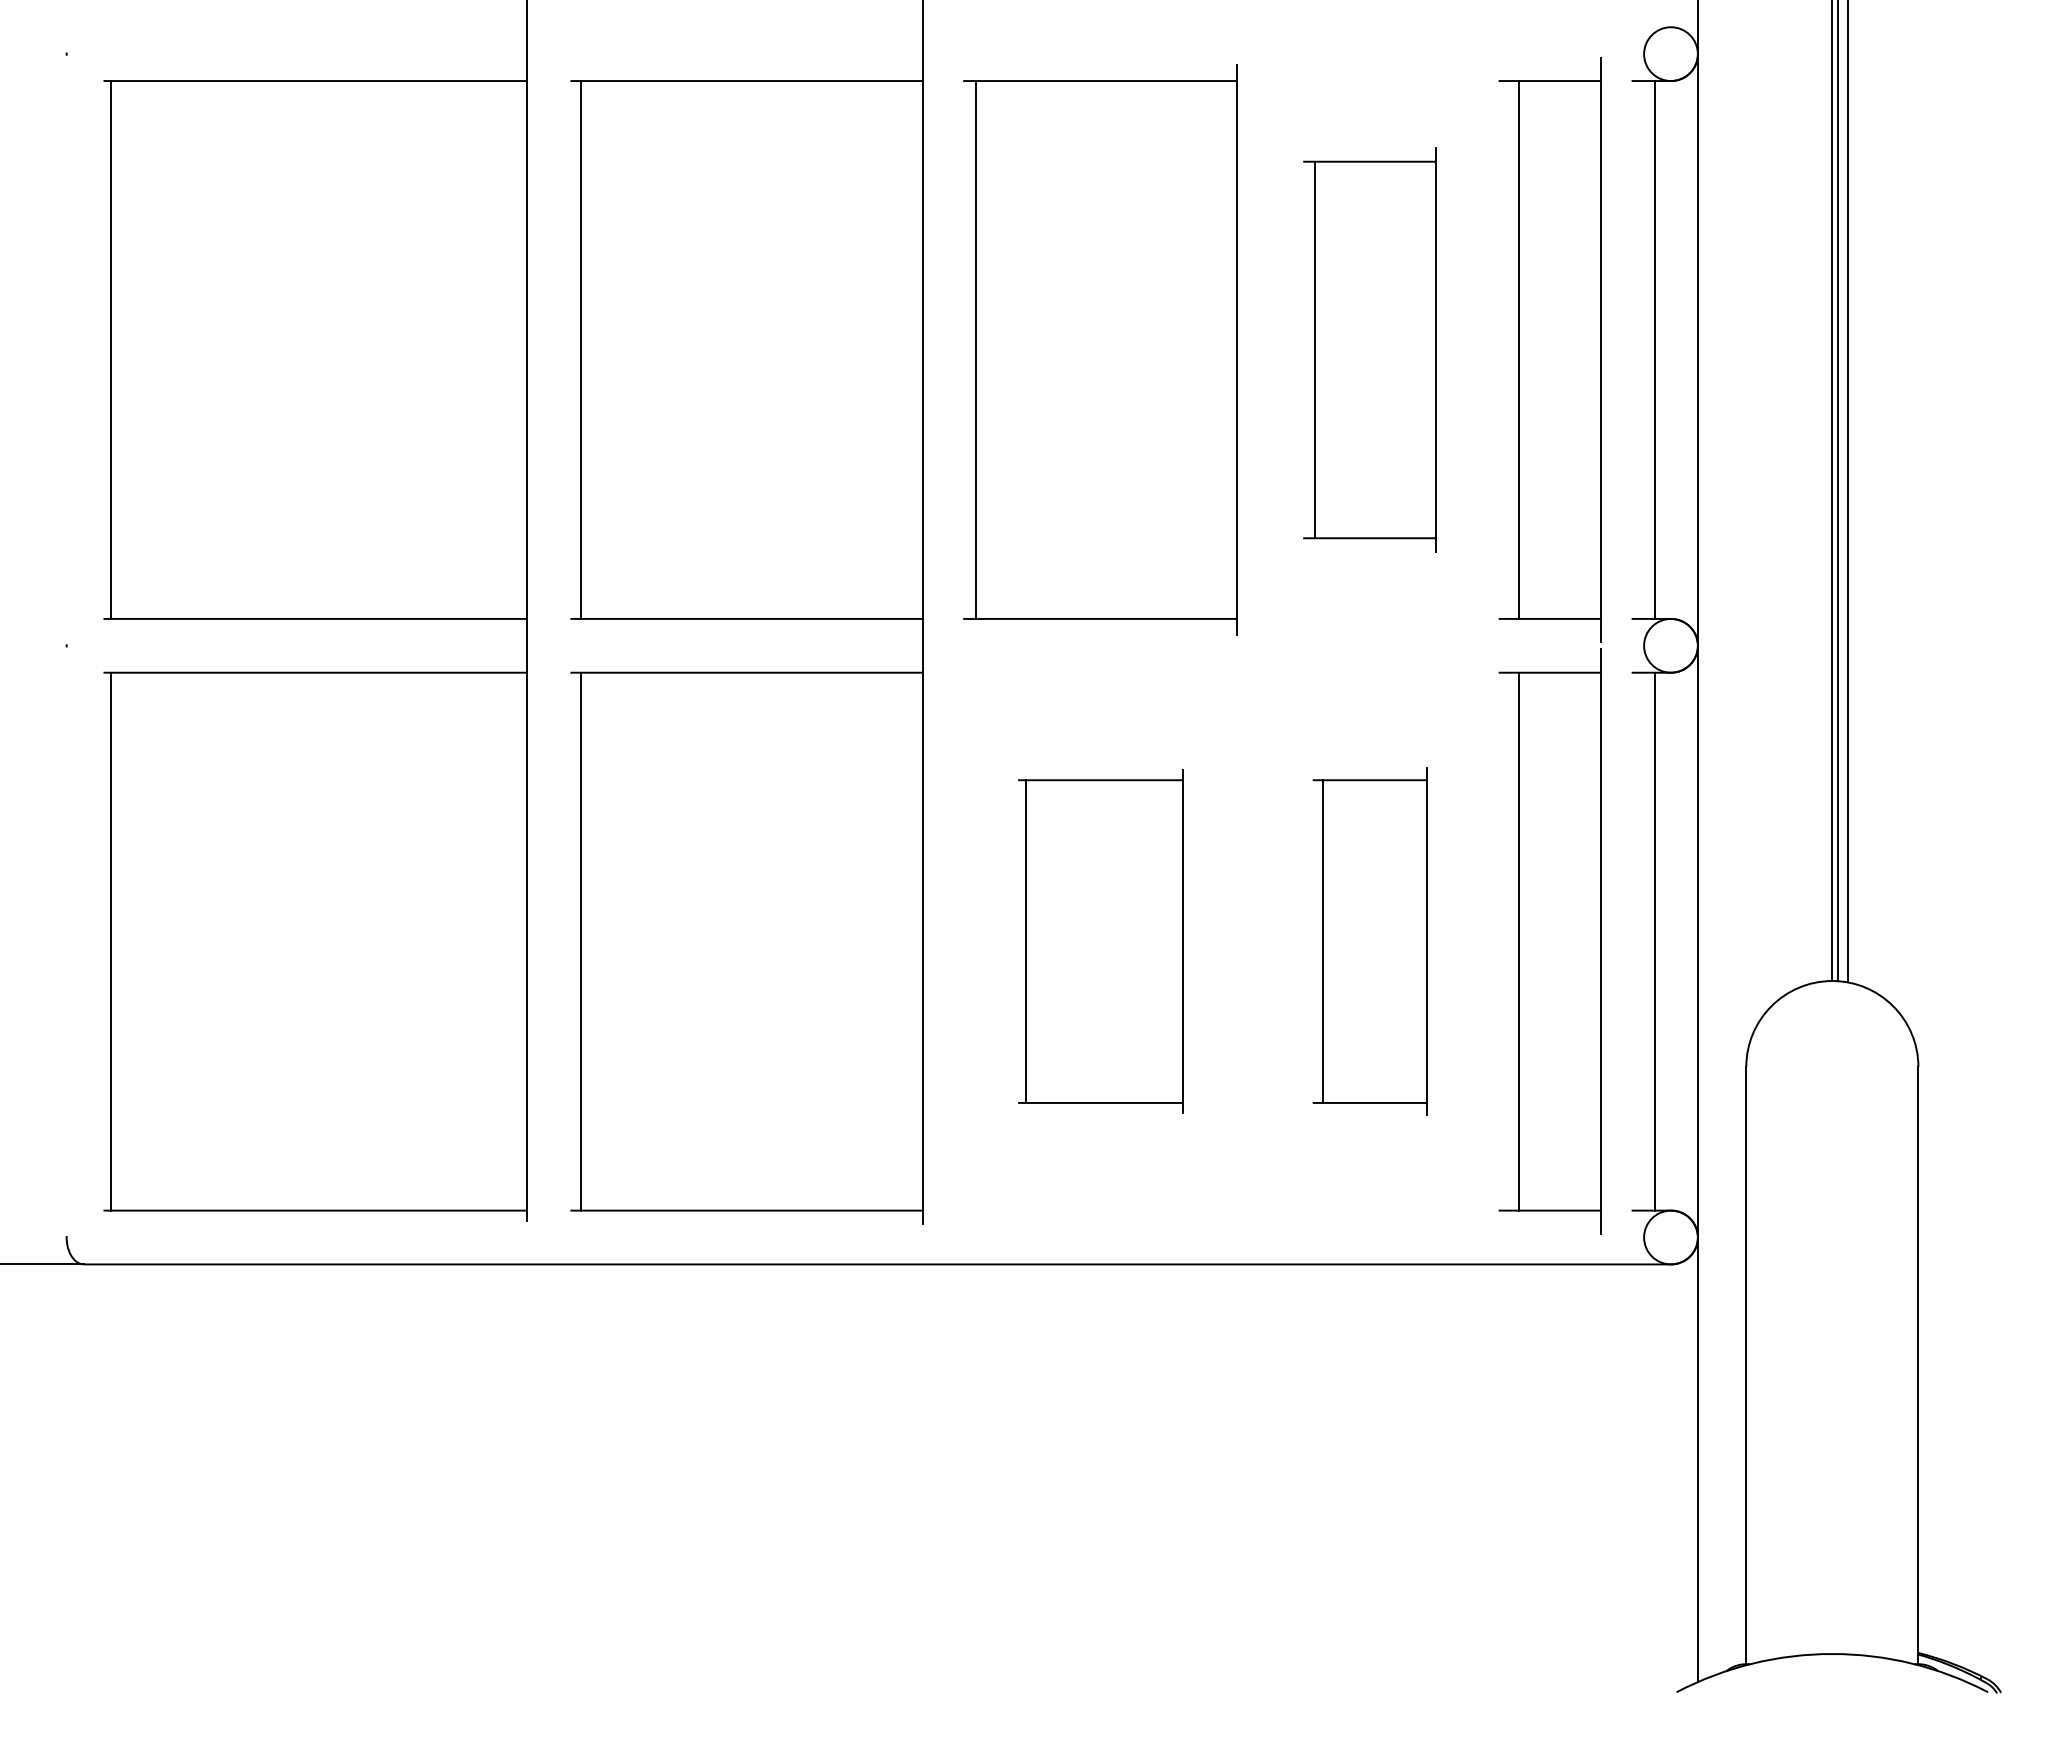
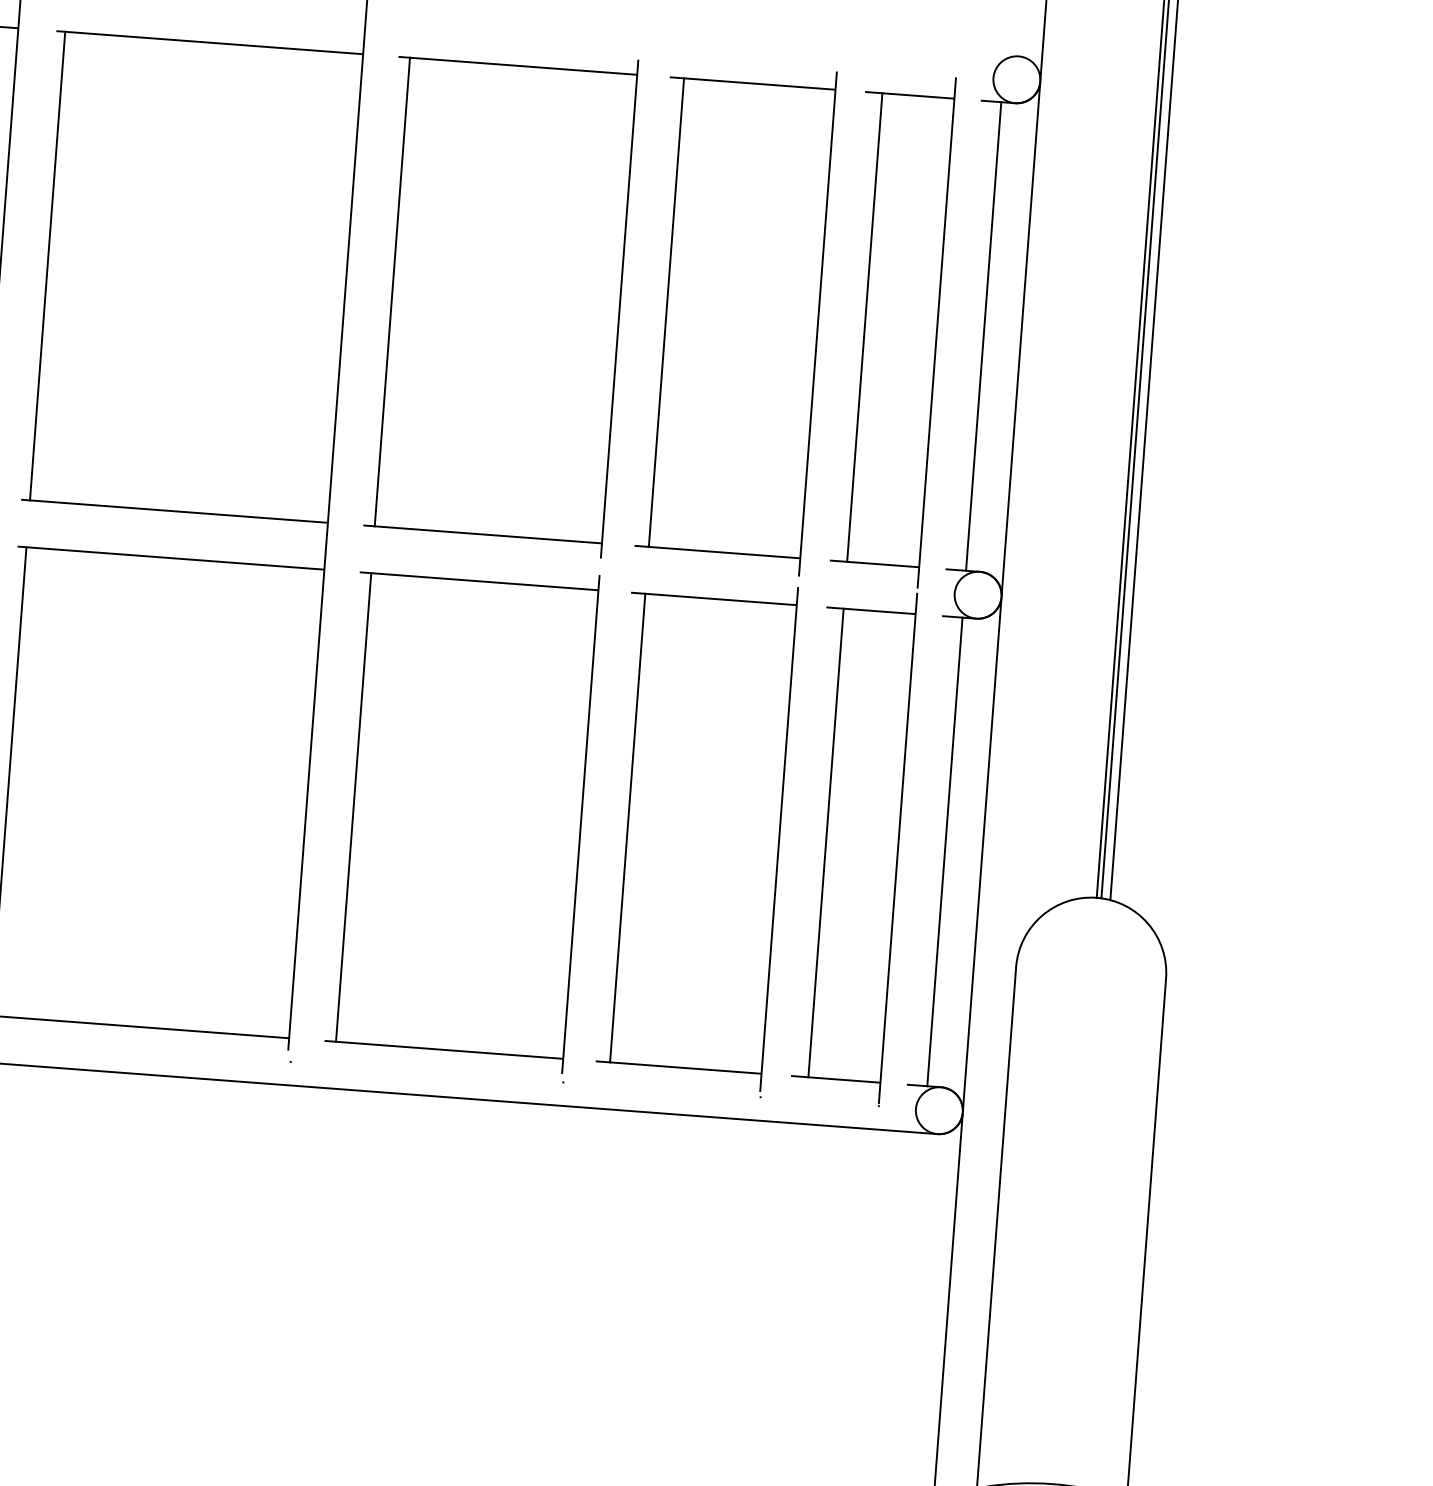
part: (1369, 349) -> (734, 317), size x1.43
part: (1100, 941) -> (461, 815), size x1.67
part: (1369, 941) -> (696, 833), size x1.67

